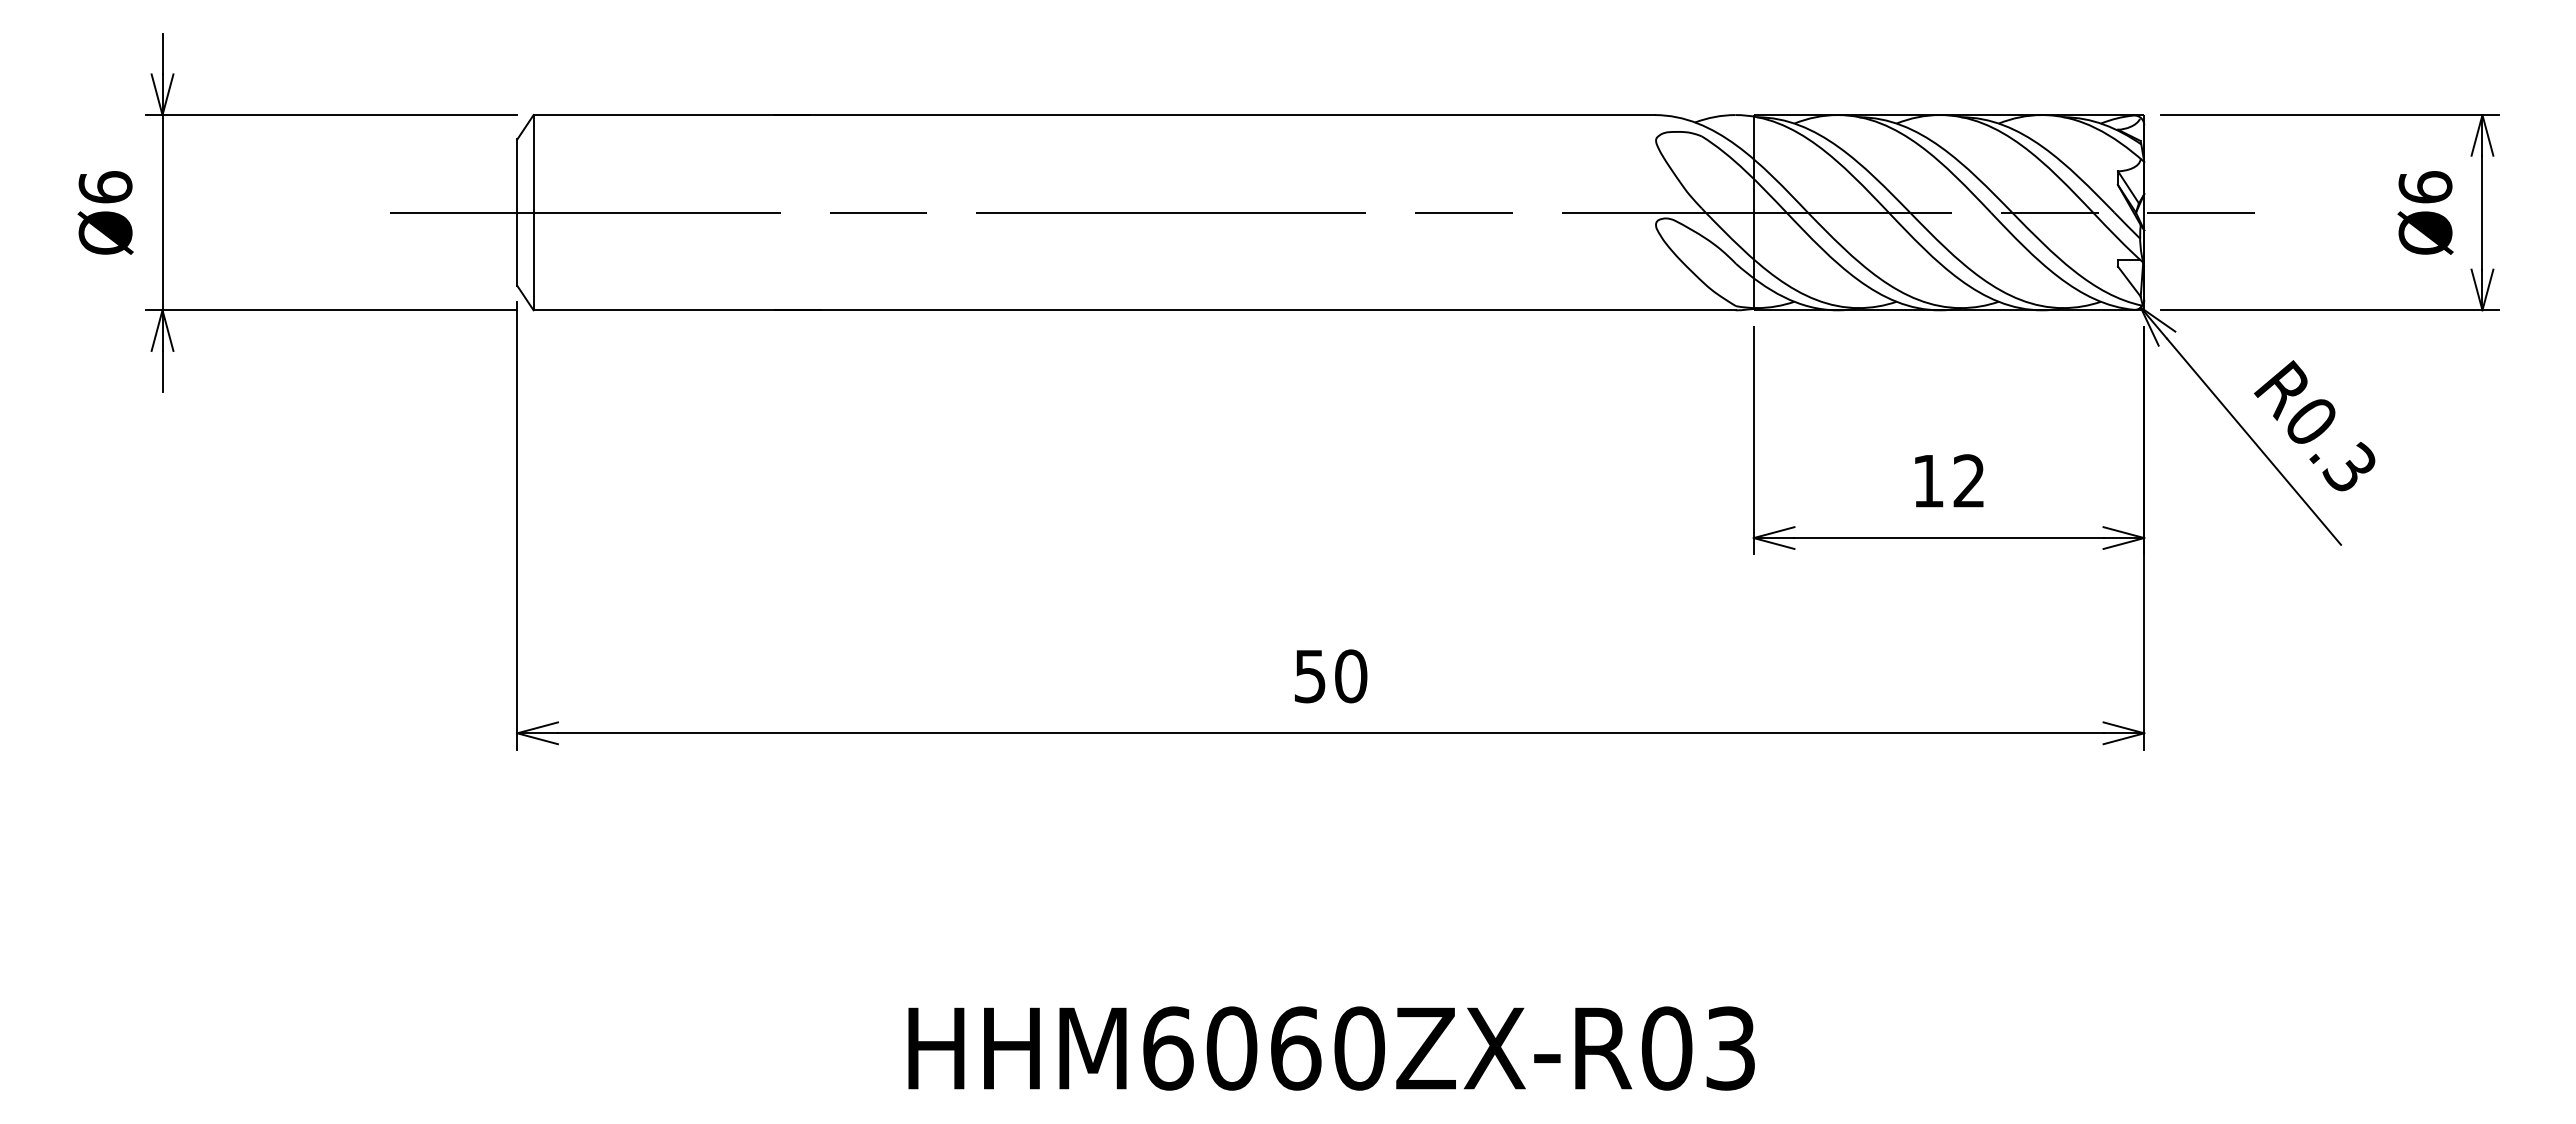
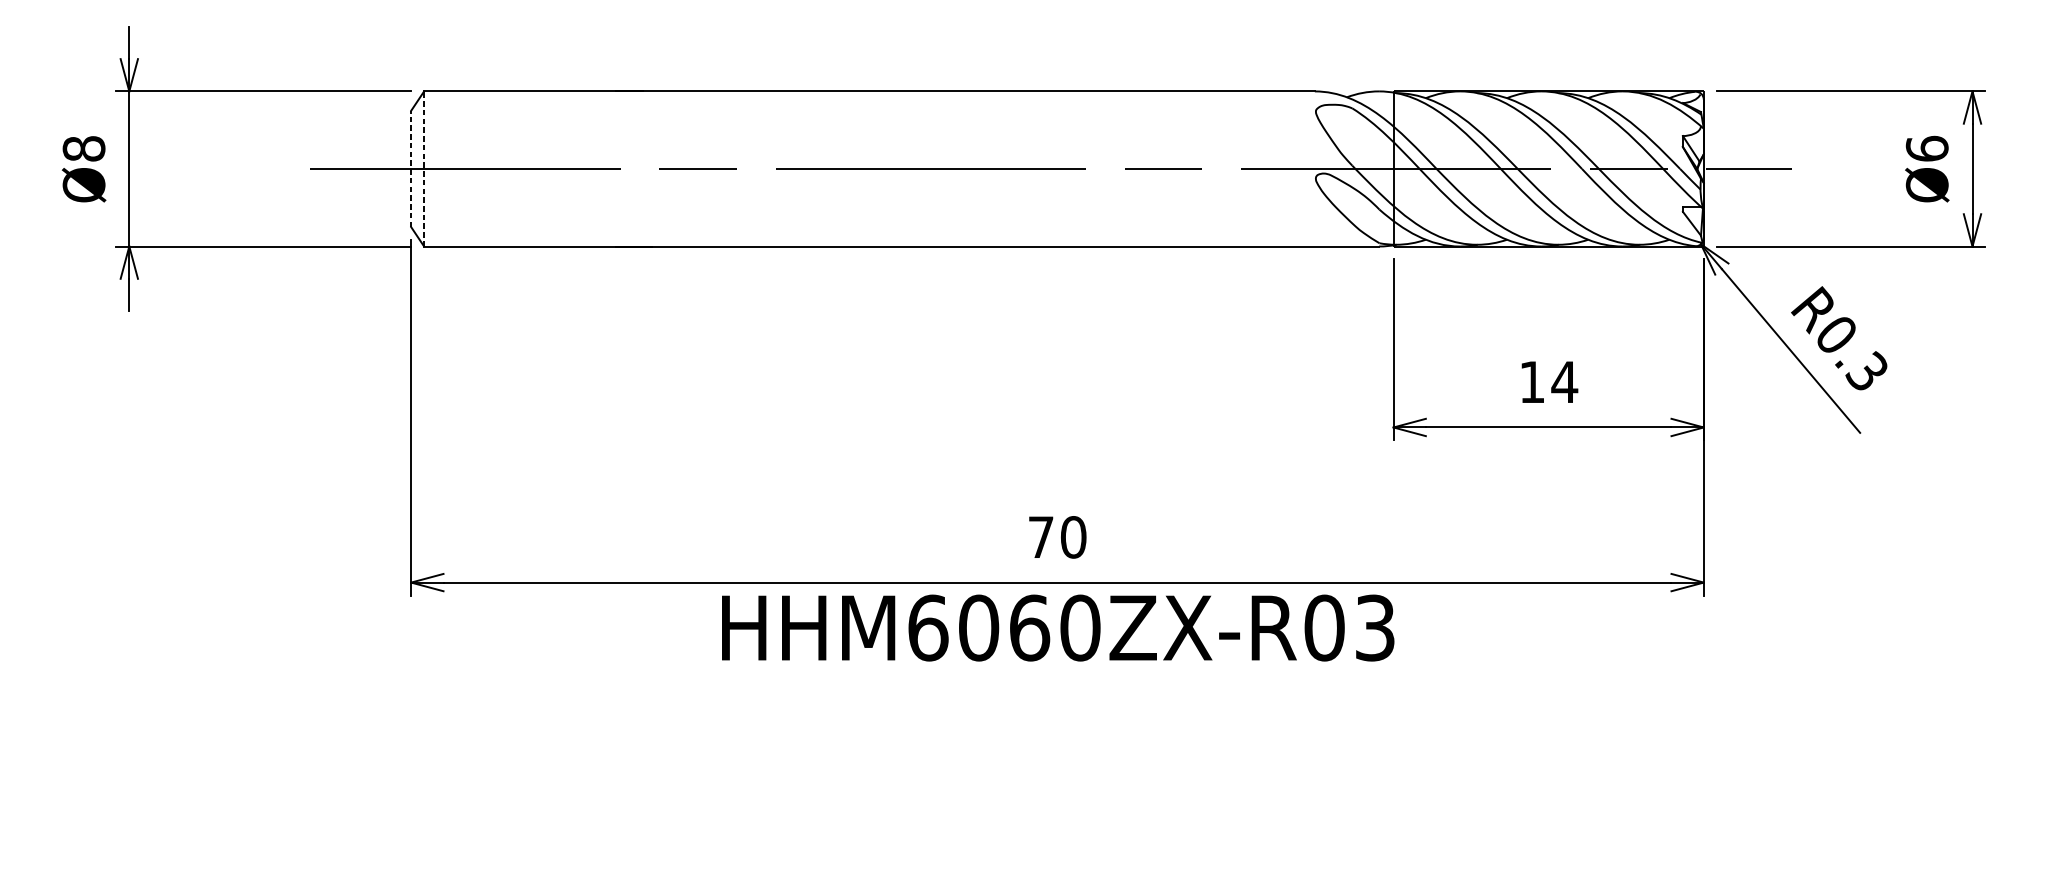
text: (105, 187) -> (84, 148), Ø6 -> Ø8
line: (517, 212) -> (411, 168), solid -> dashed
line: (533, 212) -> (424, 168), solid -> dashed
text: (1969, 480) -> (1564, 381), 12 -> 14
text: (1309, 676) -> (1040, 537), 50 -> 70
text: (1331, 1048) -> (1058, 628), moved

